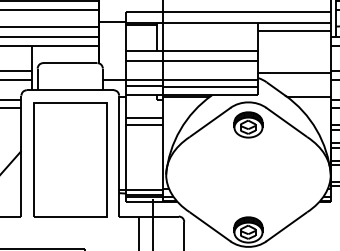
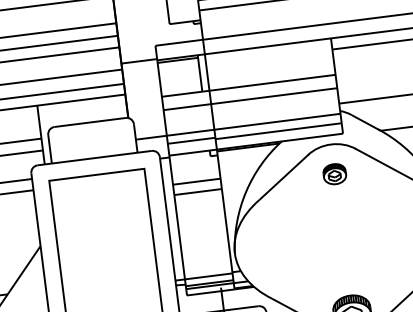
part: (248, 124) -> (334, 173), size x0.6

